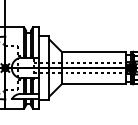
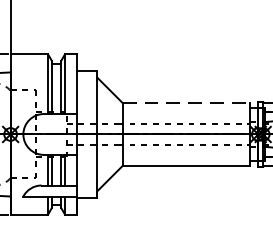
line: (94, 52) -> (186, 103), solid -> dashed

